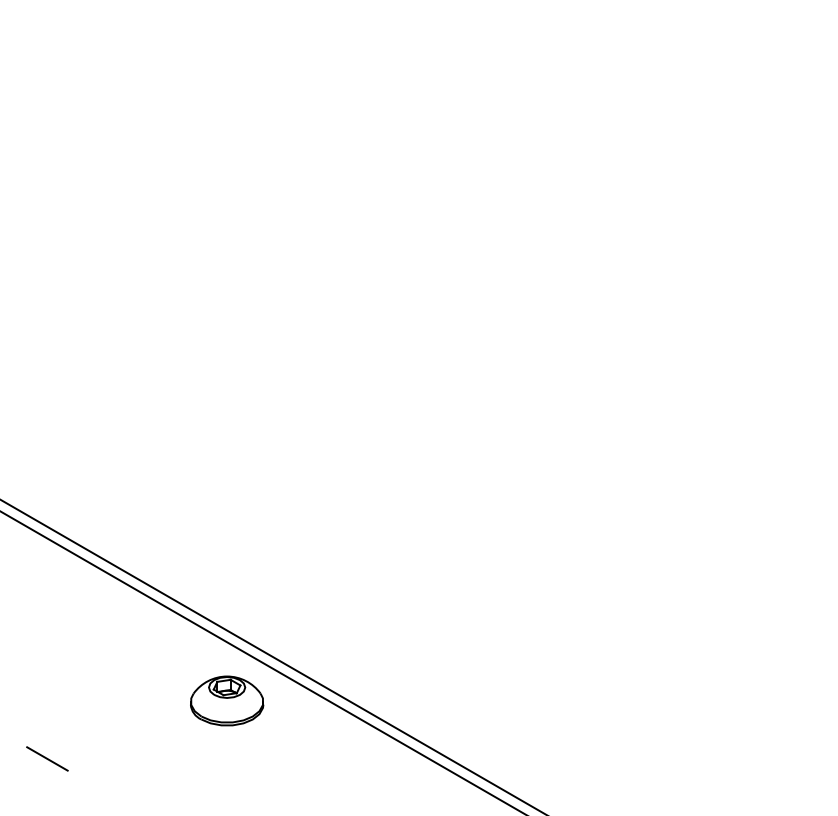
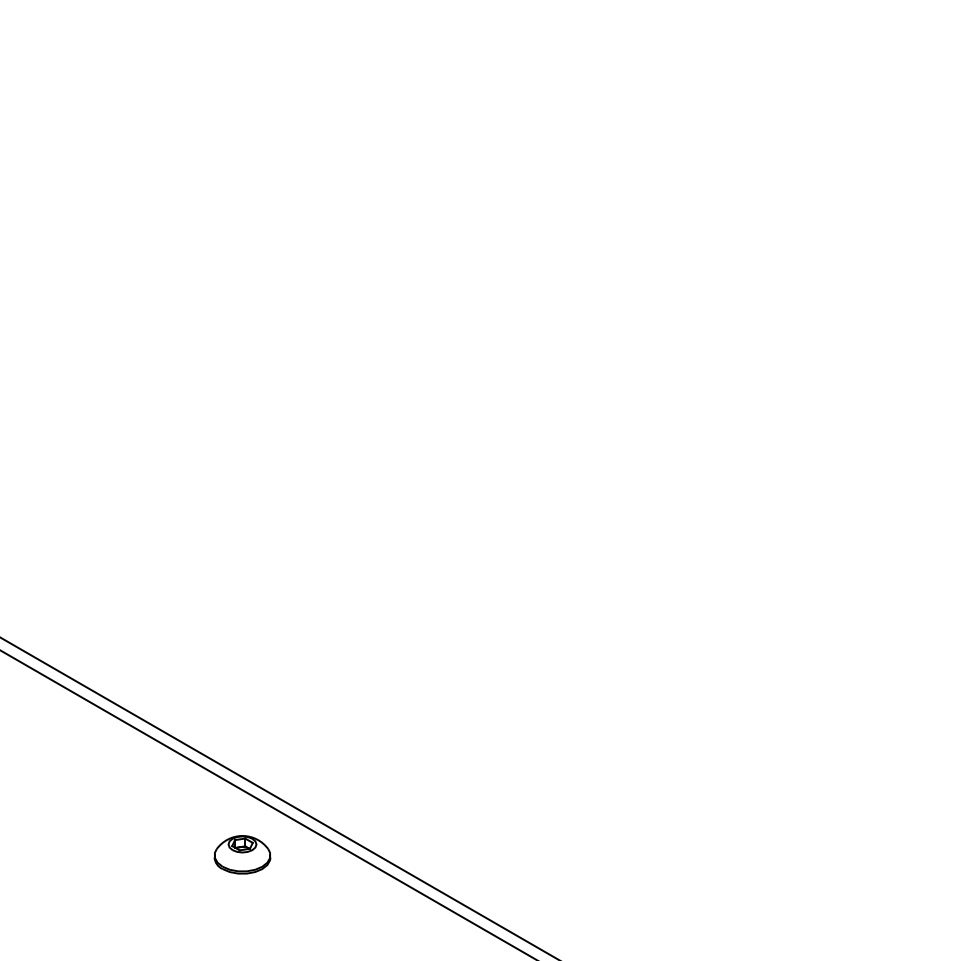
part: (227, 700) -> (242, 854), size x0.7
line: (47, 758) -> (44, 918), removed

